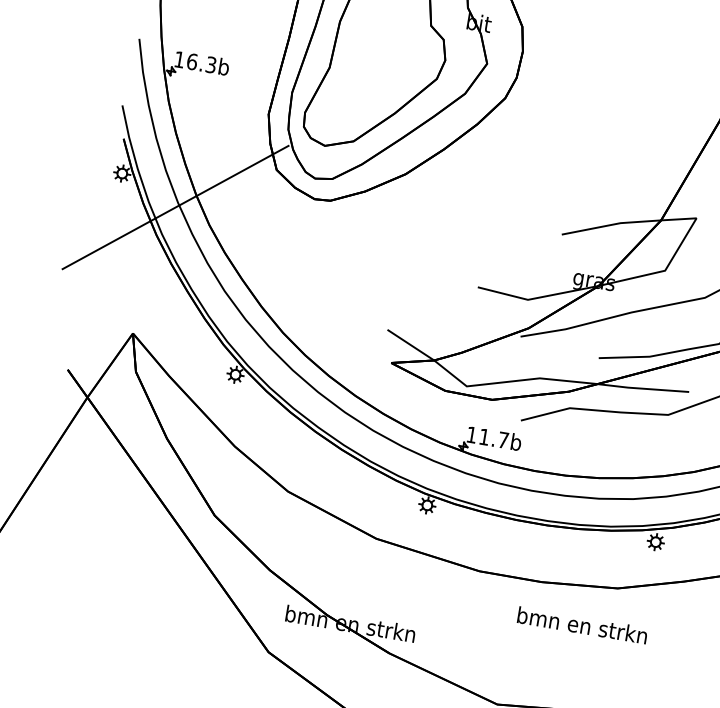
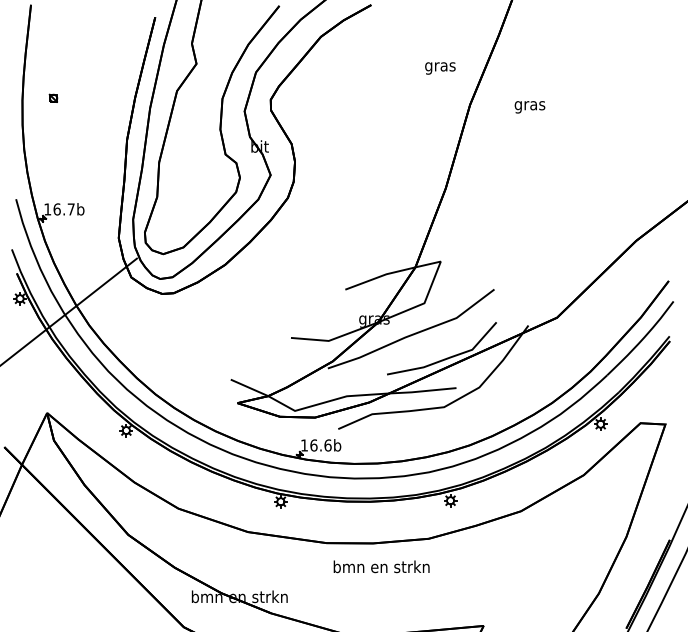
text: (210, 64) -> (70, 209), 16.3b -> 16.7b
text: (493, 438) -> (320, 445), 11.7b -> 16.6b
text: (582, 624) -> (381, 566), moved

